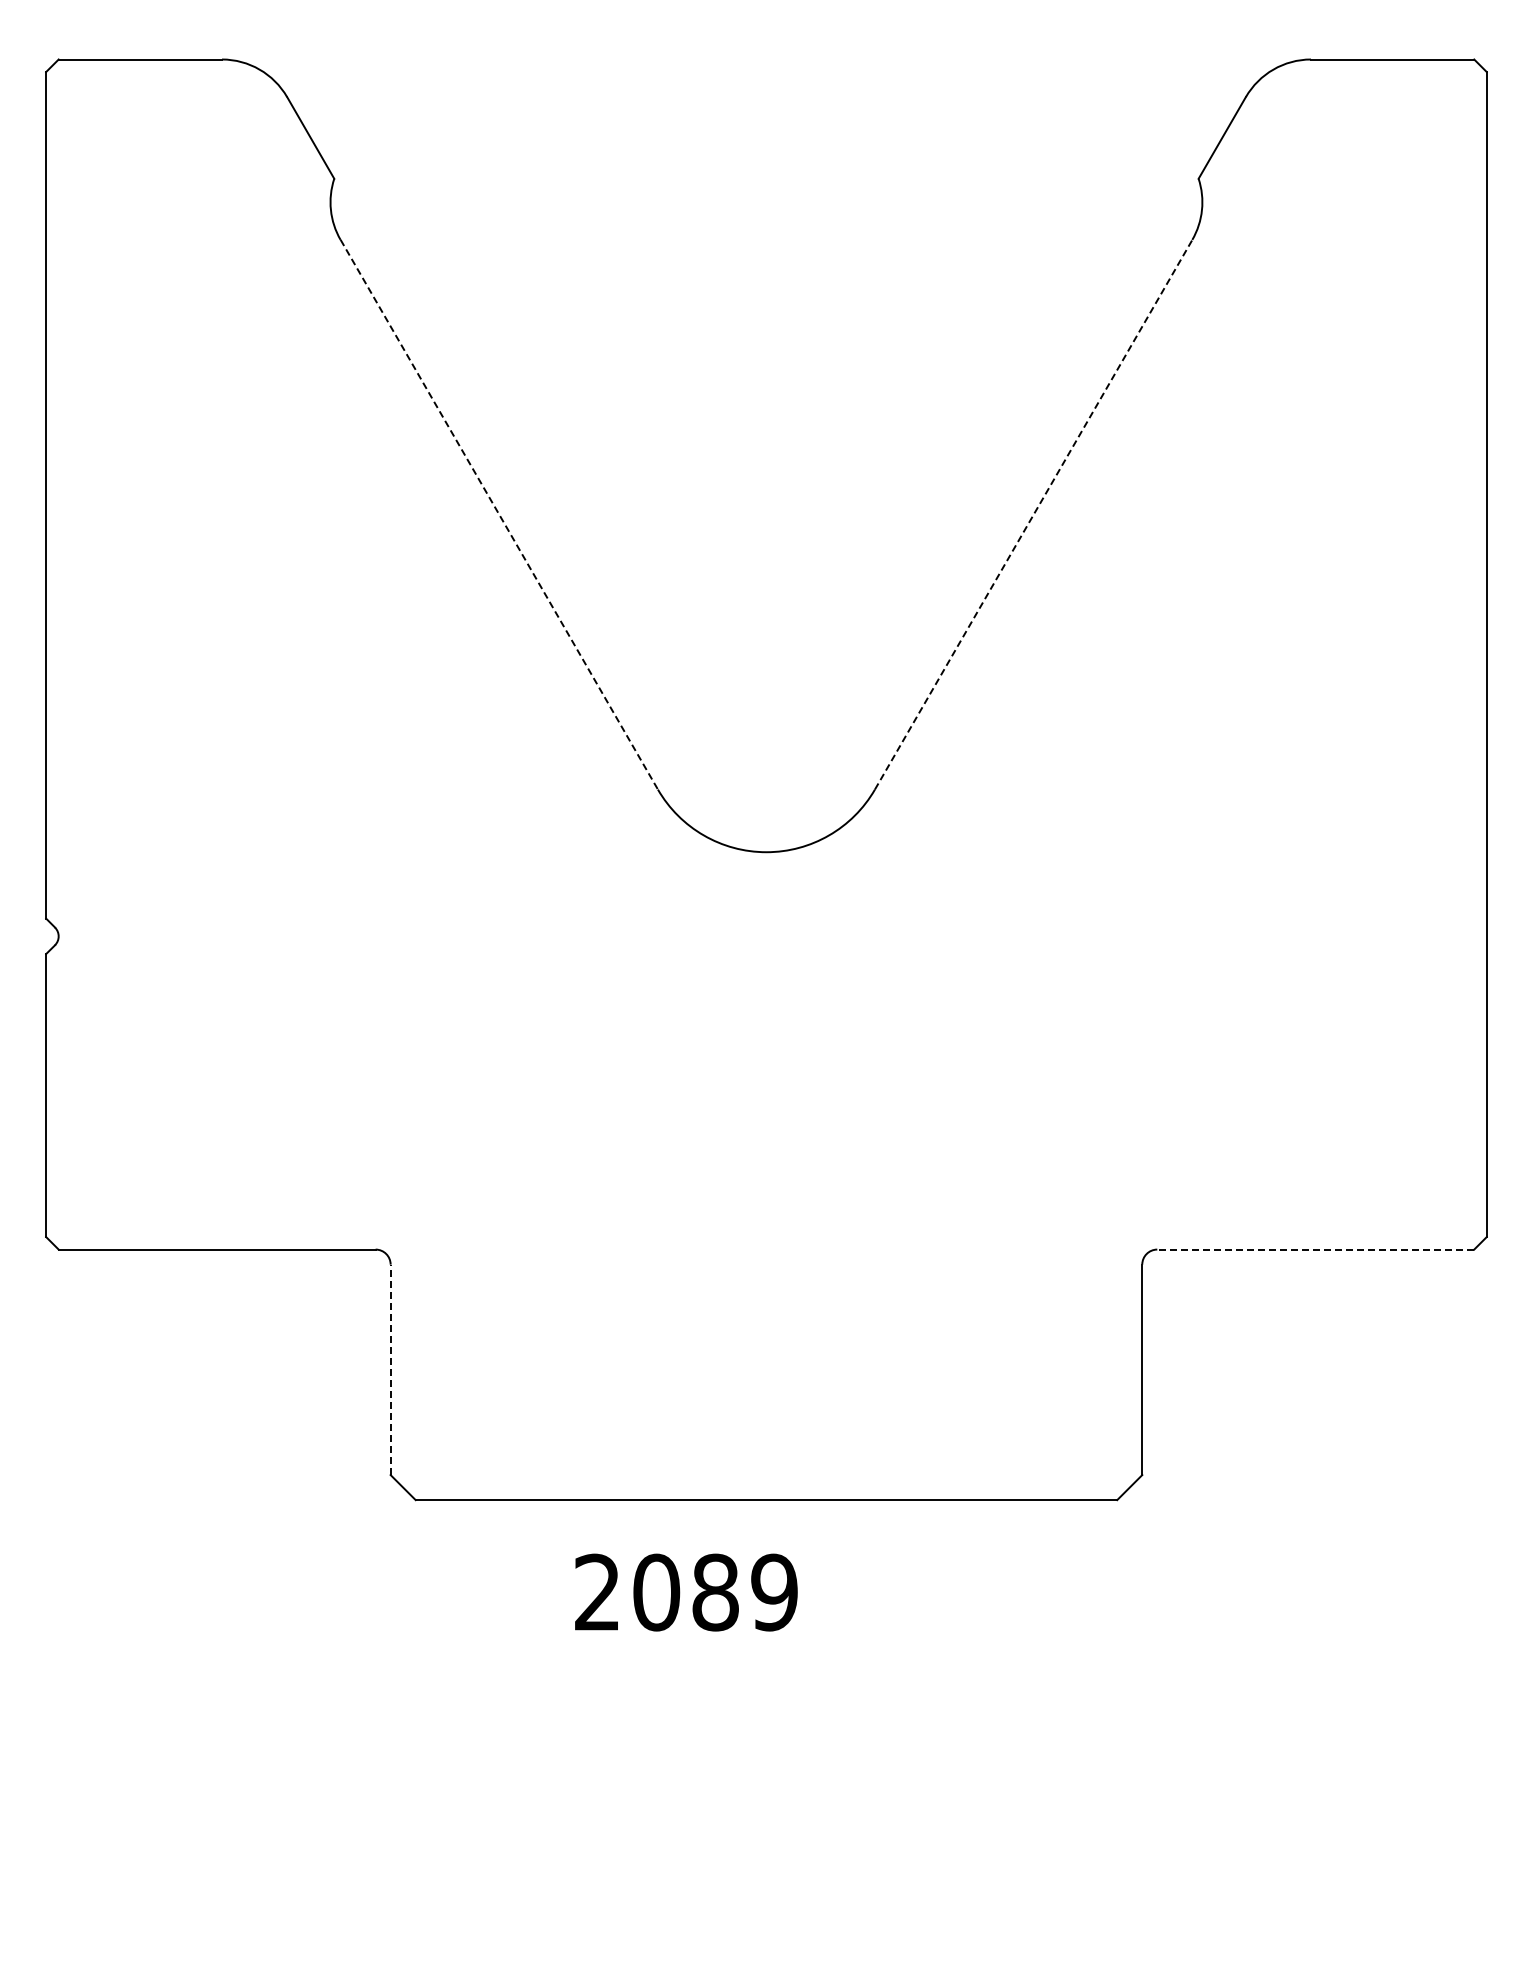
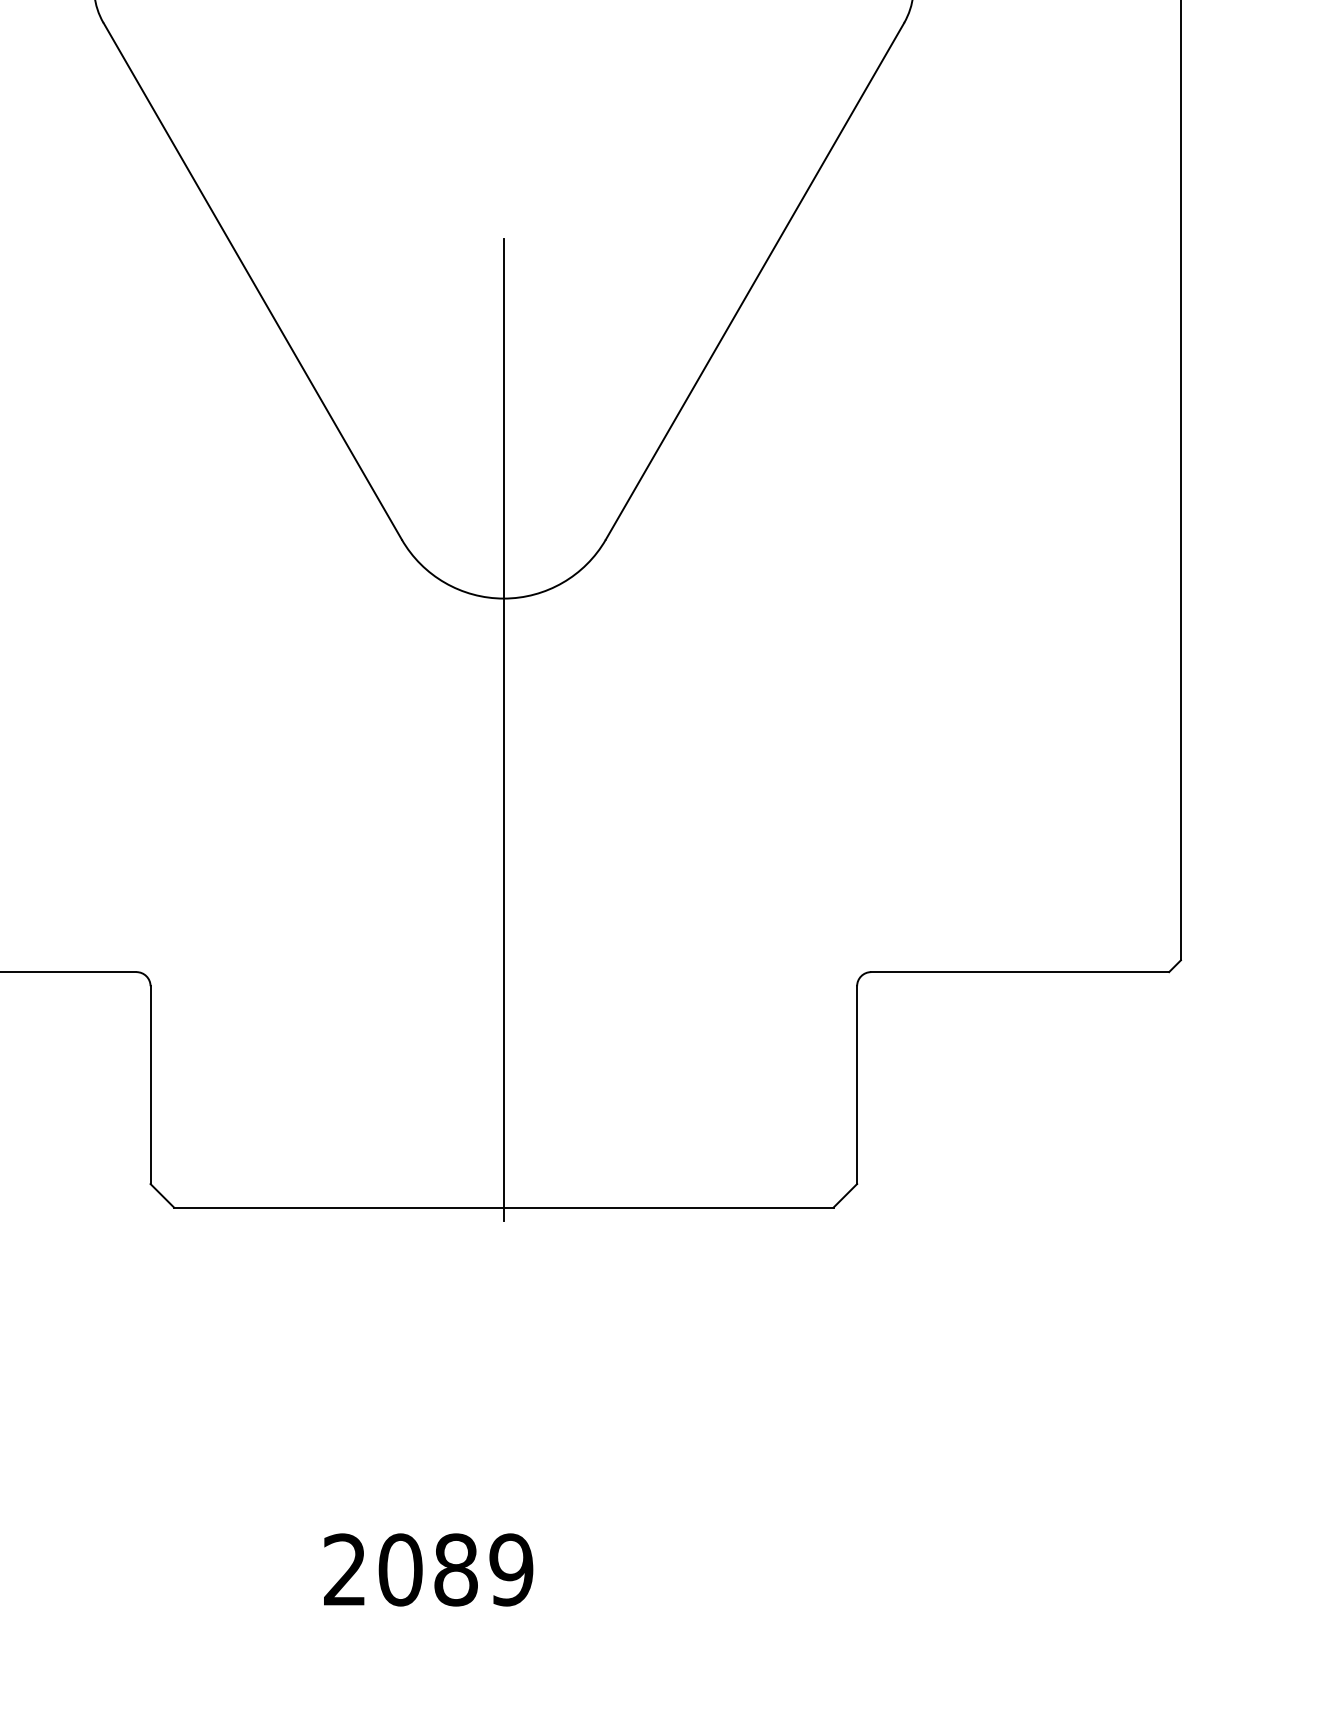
line: (1033, 514) -> (754, 281), dashed -> solid
line: (499, 515) -> (252, 282), dashed -> solid
line: (766, 991) -> (503, 729), added
line: (1315, 1249) -> (1019, 972), dashed -> solid
line: (390, 1369) -> (150, 1084), dashed -> solid
text: (686, 1592) -> (428, 1569), moved

